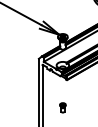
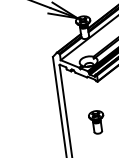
part: (62, 107) -> (96, 122), size x1.67

